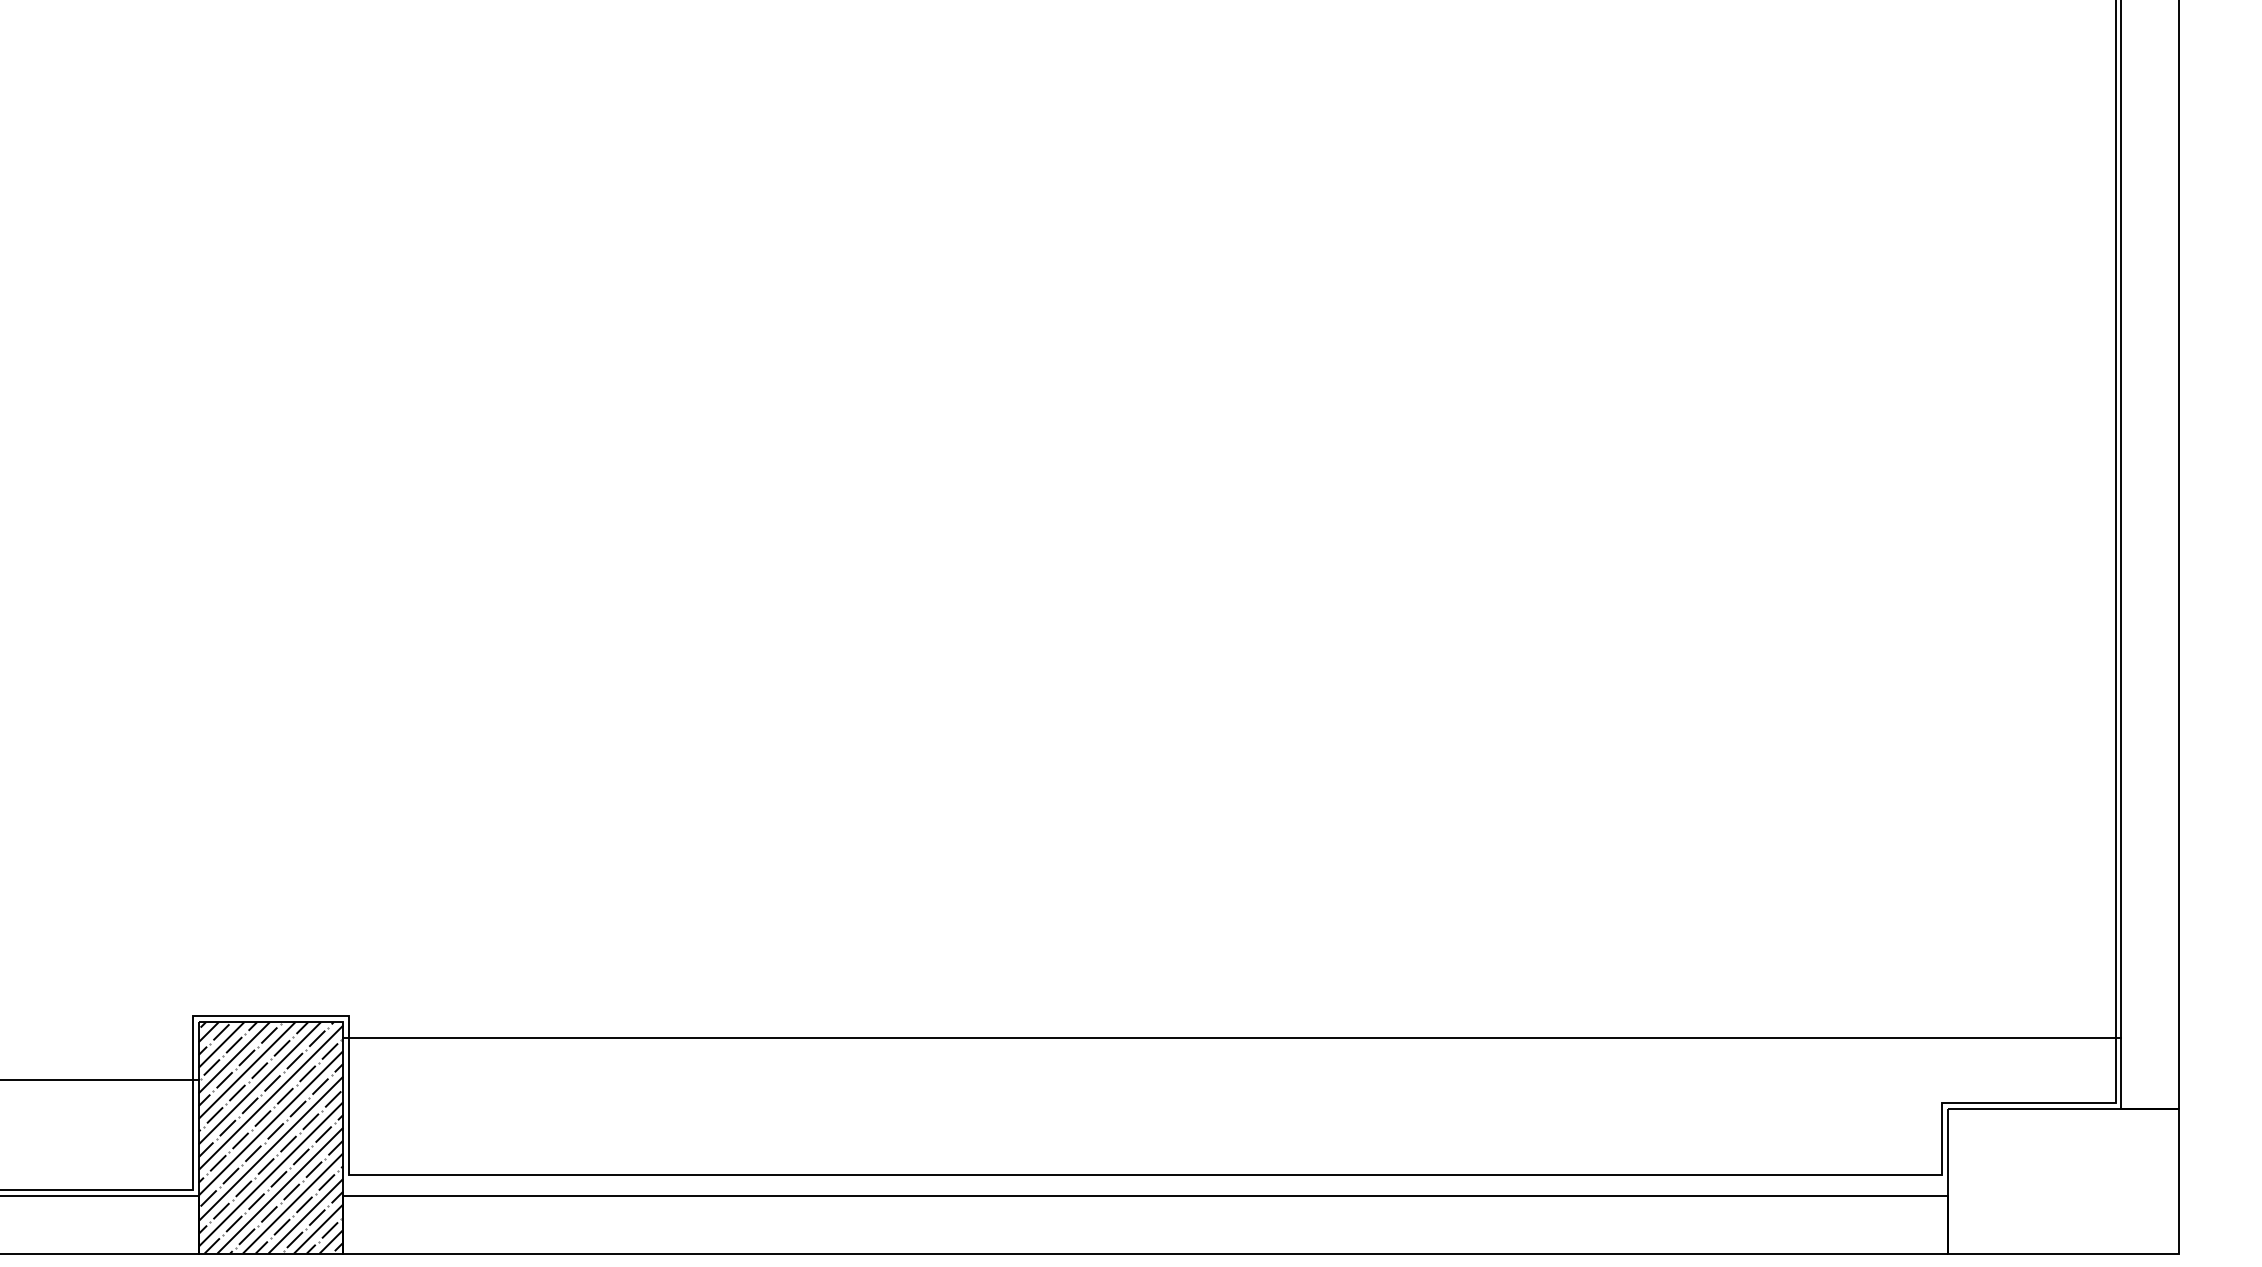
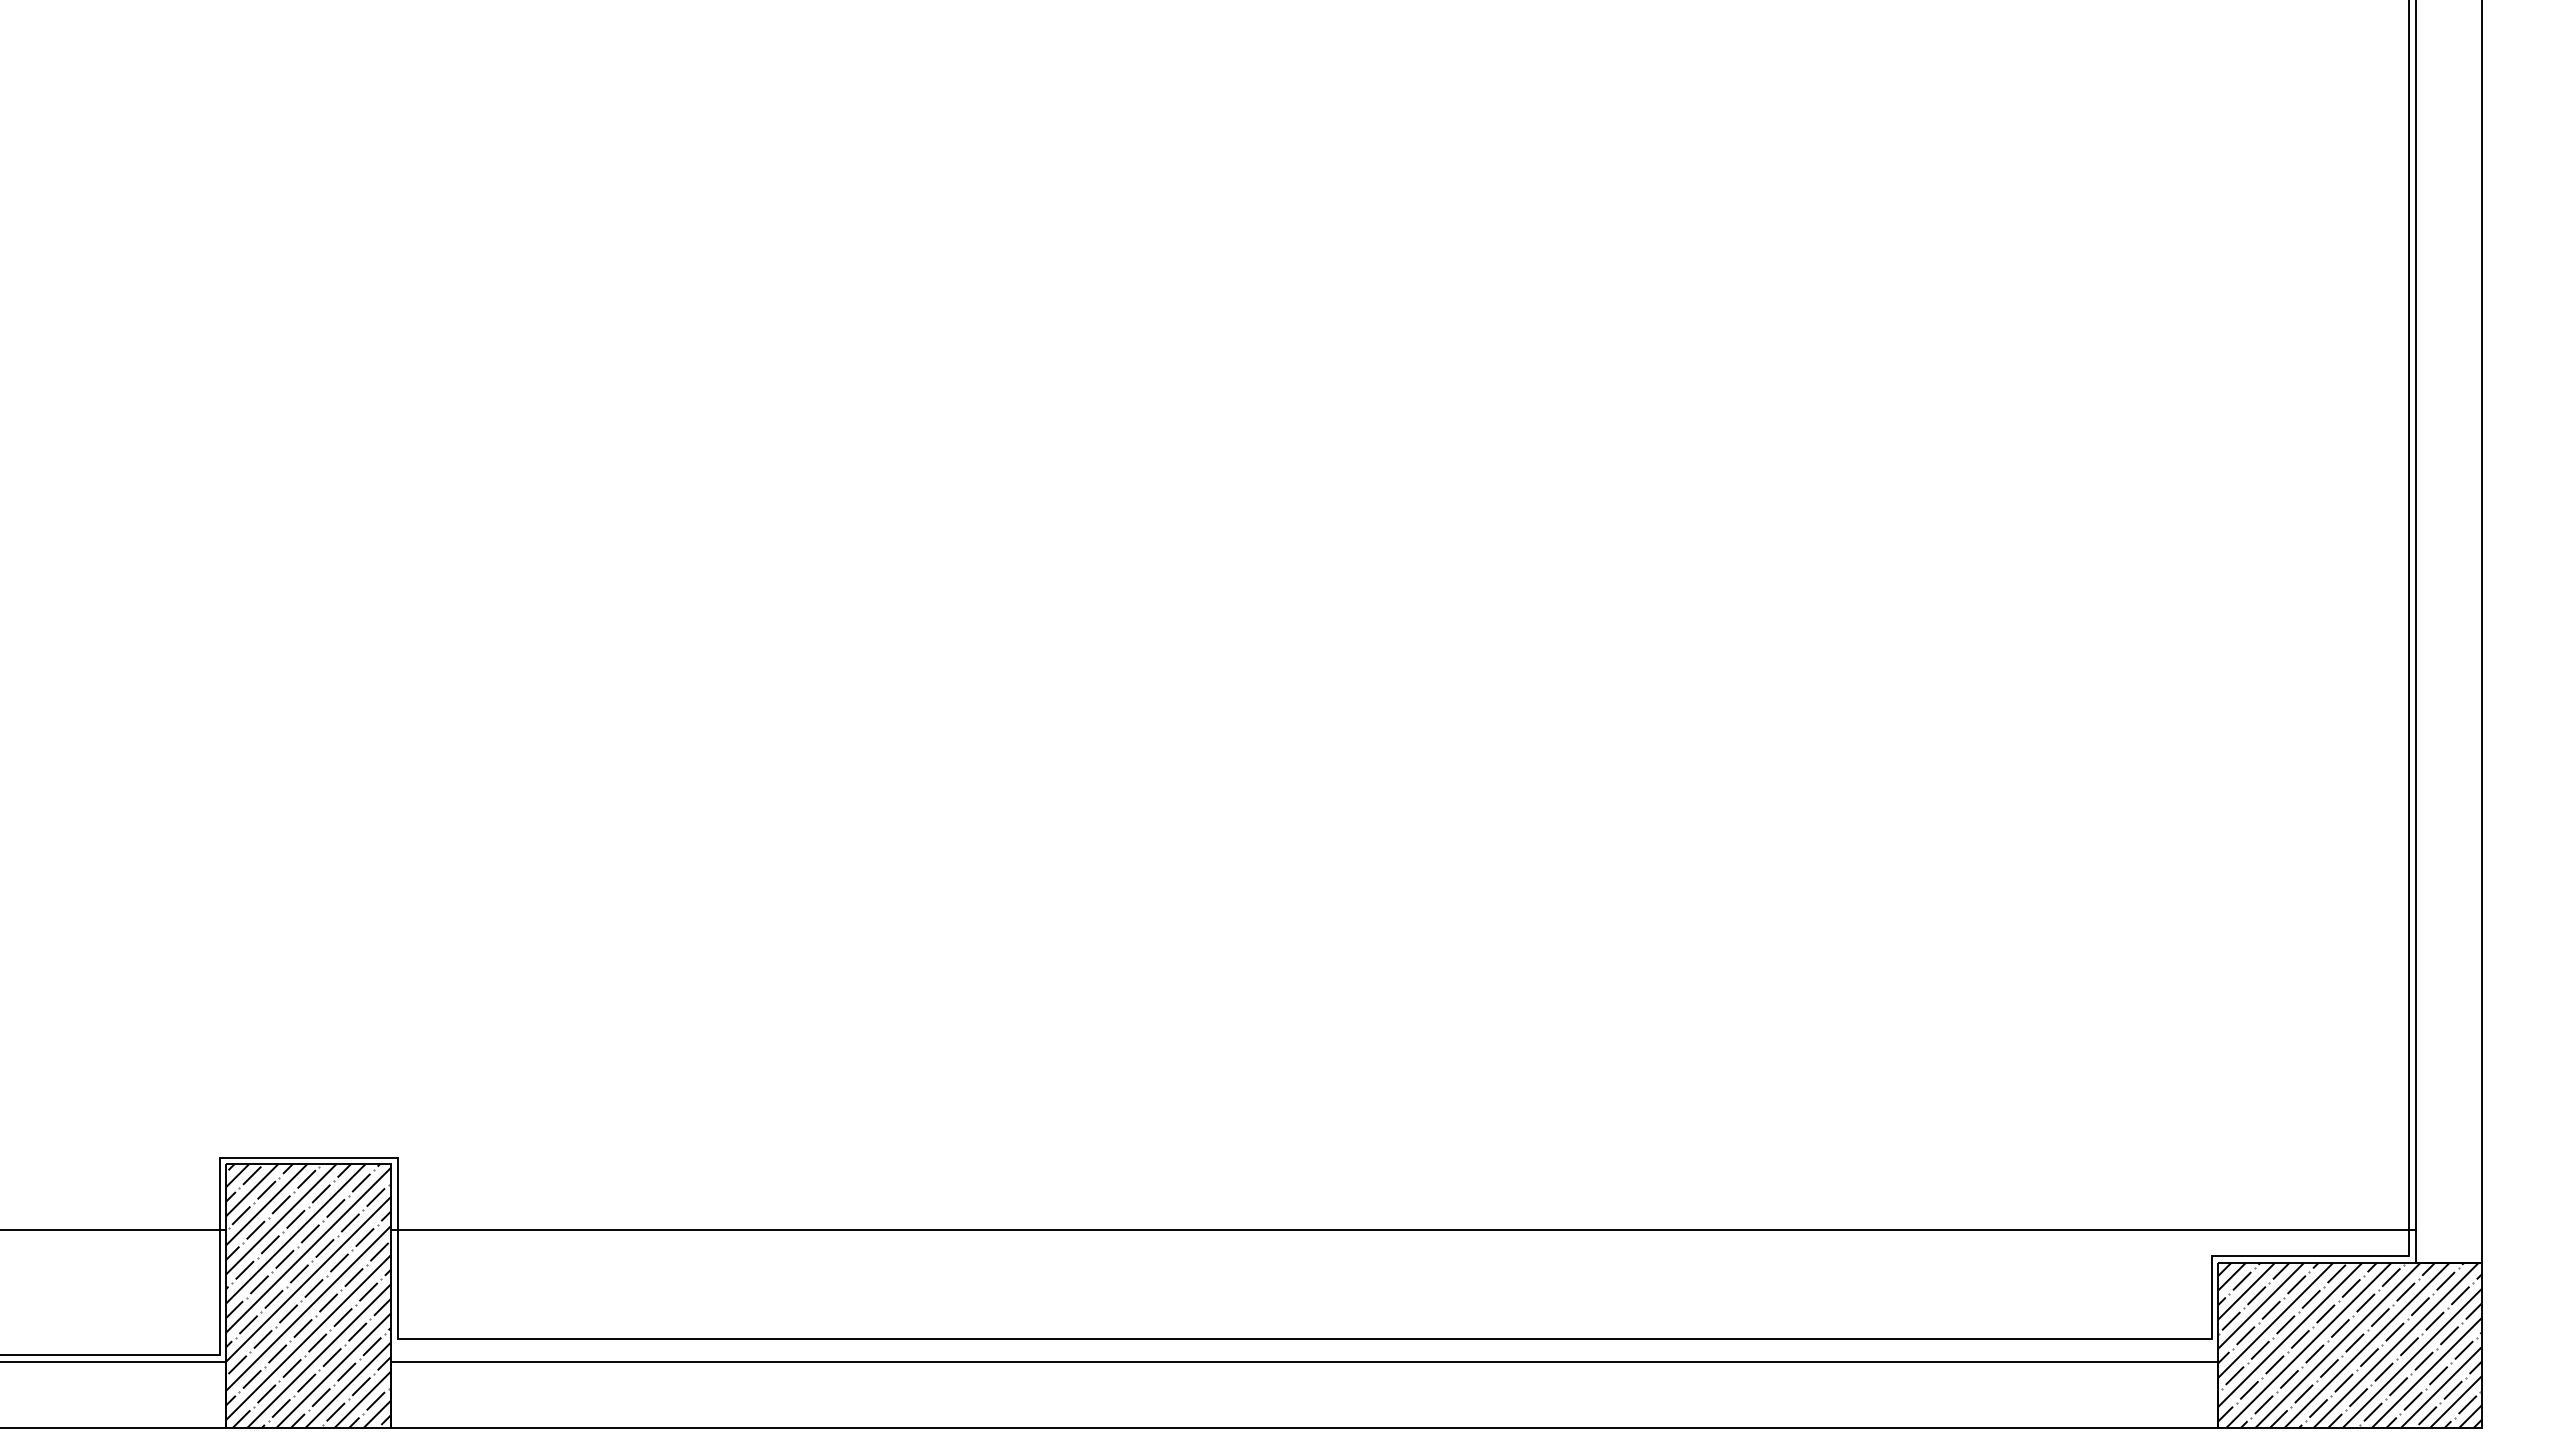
line: (1231, 1038) -> (1402, 1230), moved
hatch: (2063, 1180) -> (2349, 1344), added

